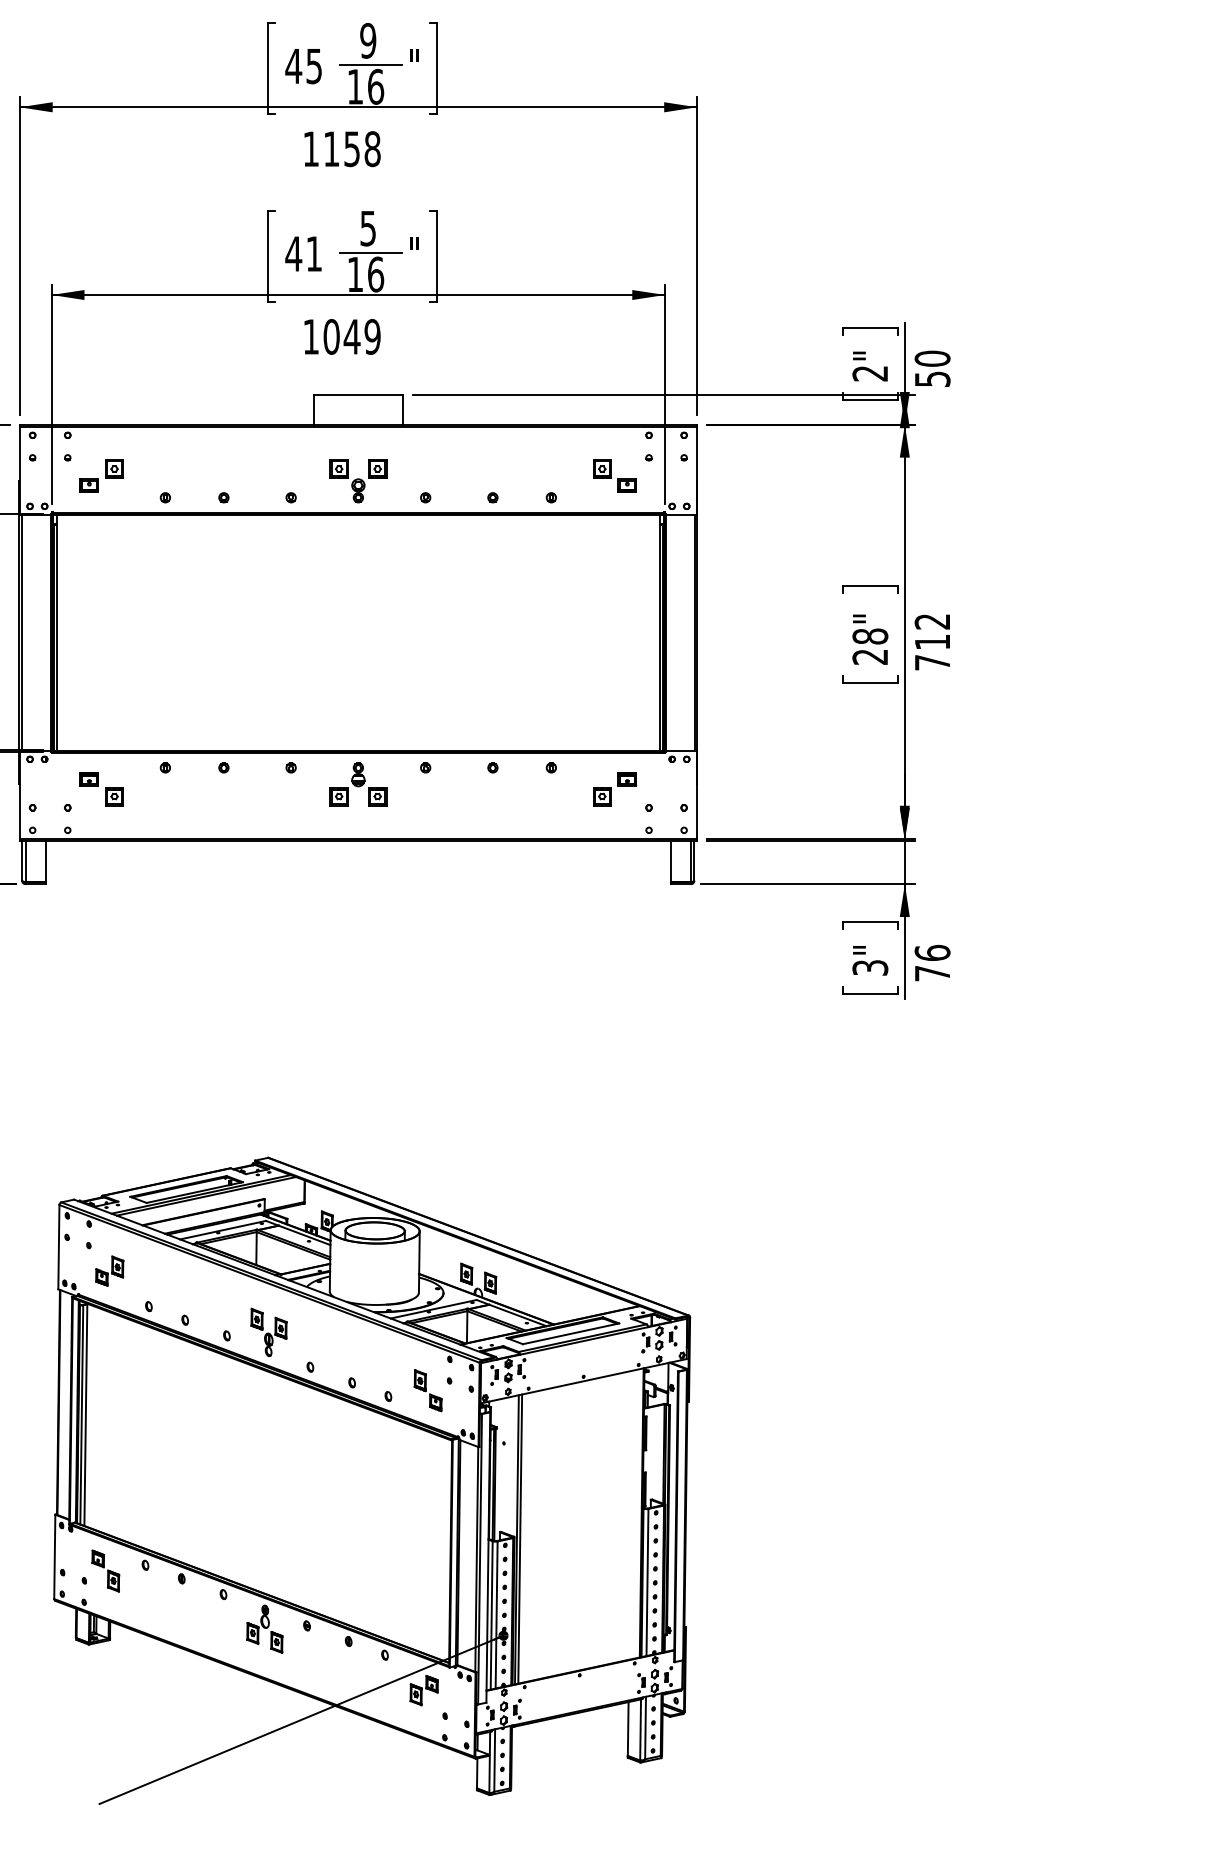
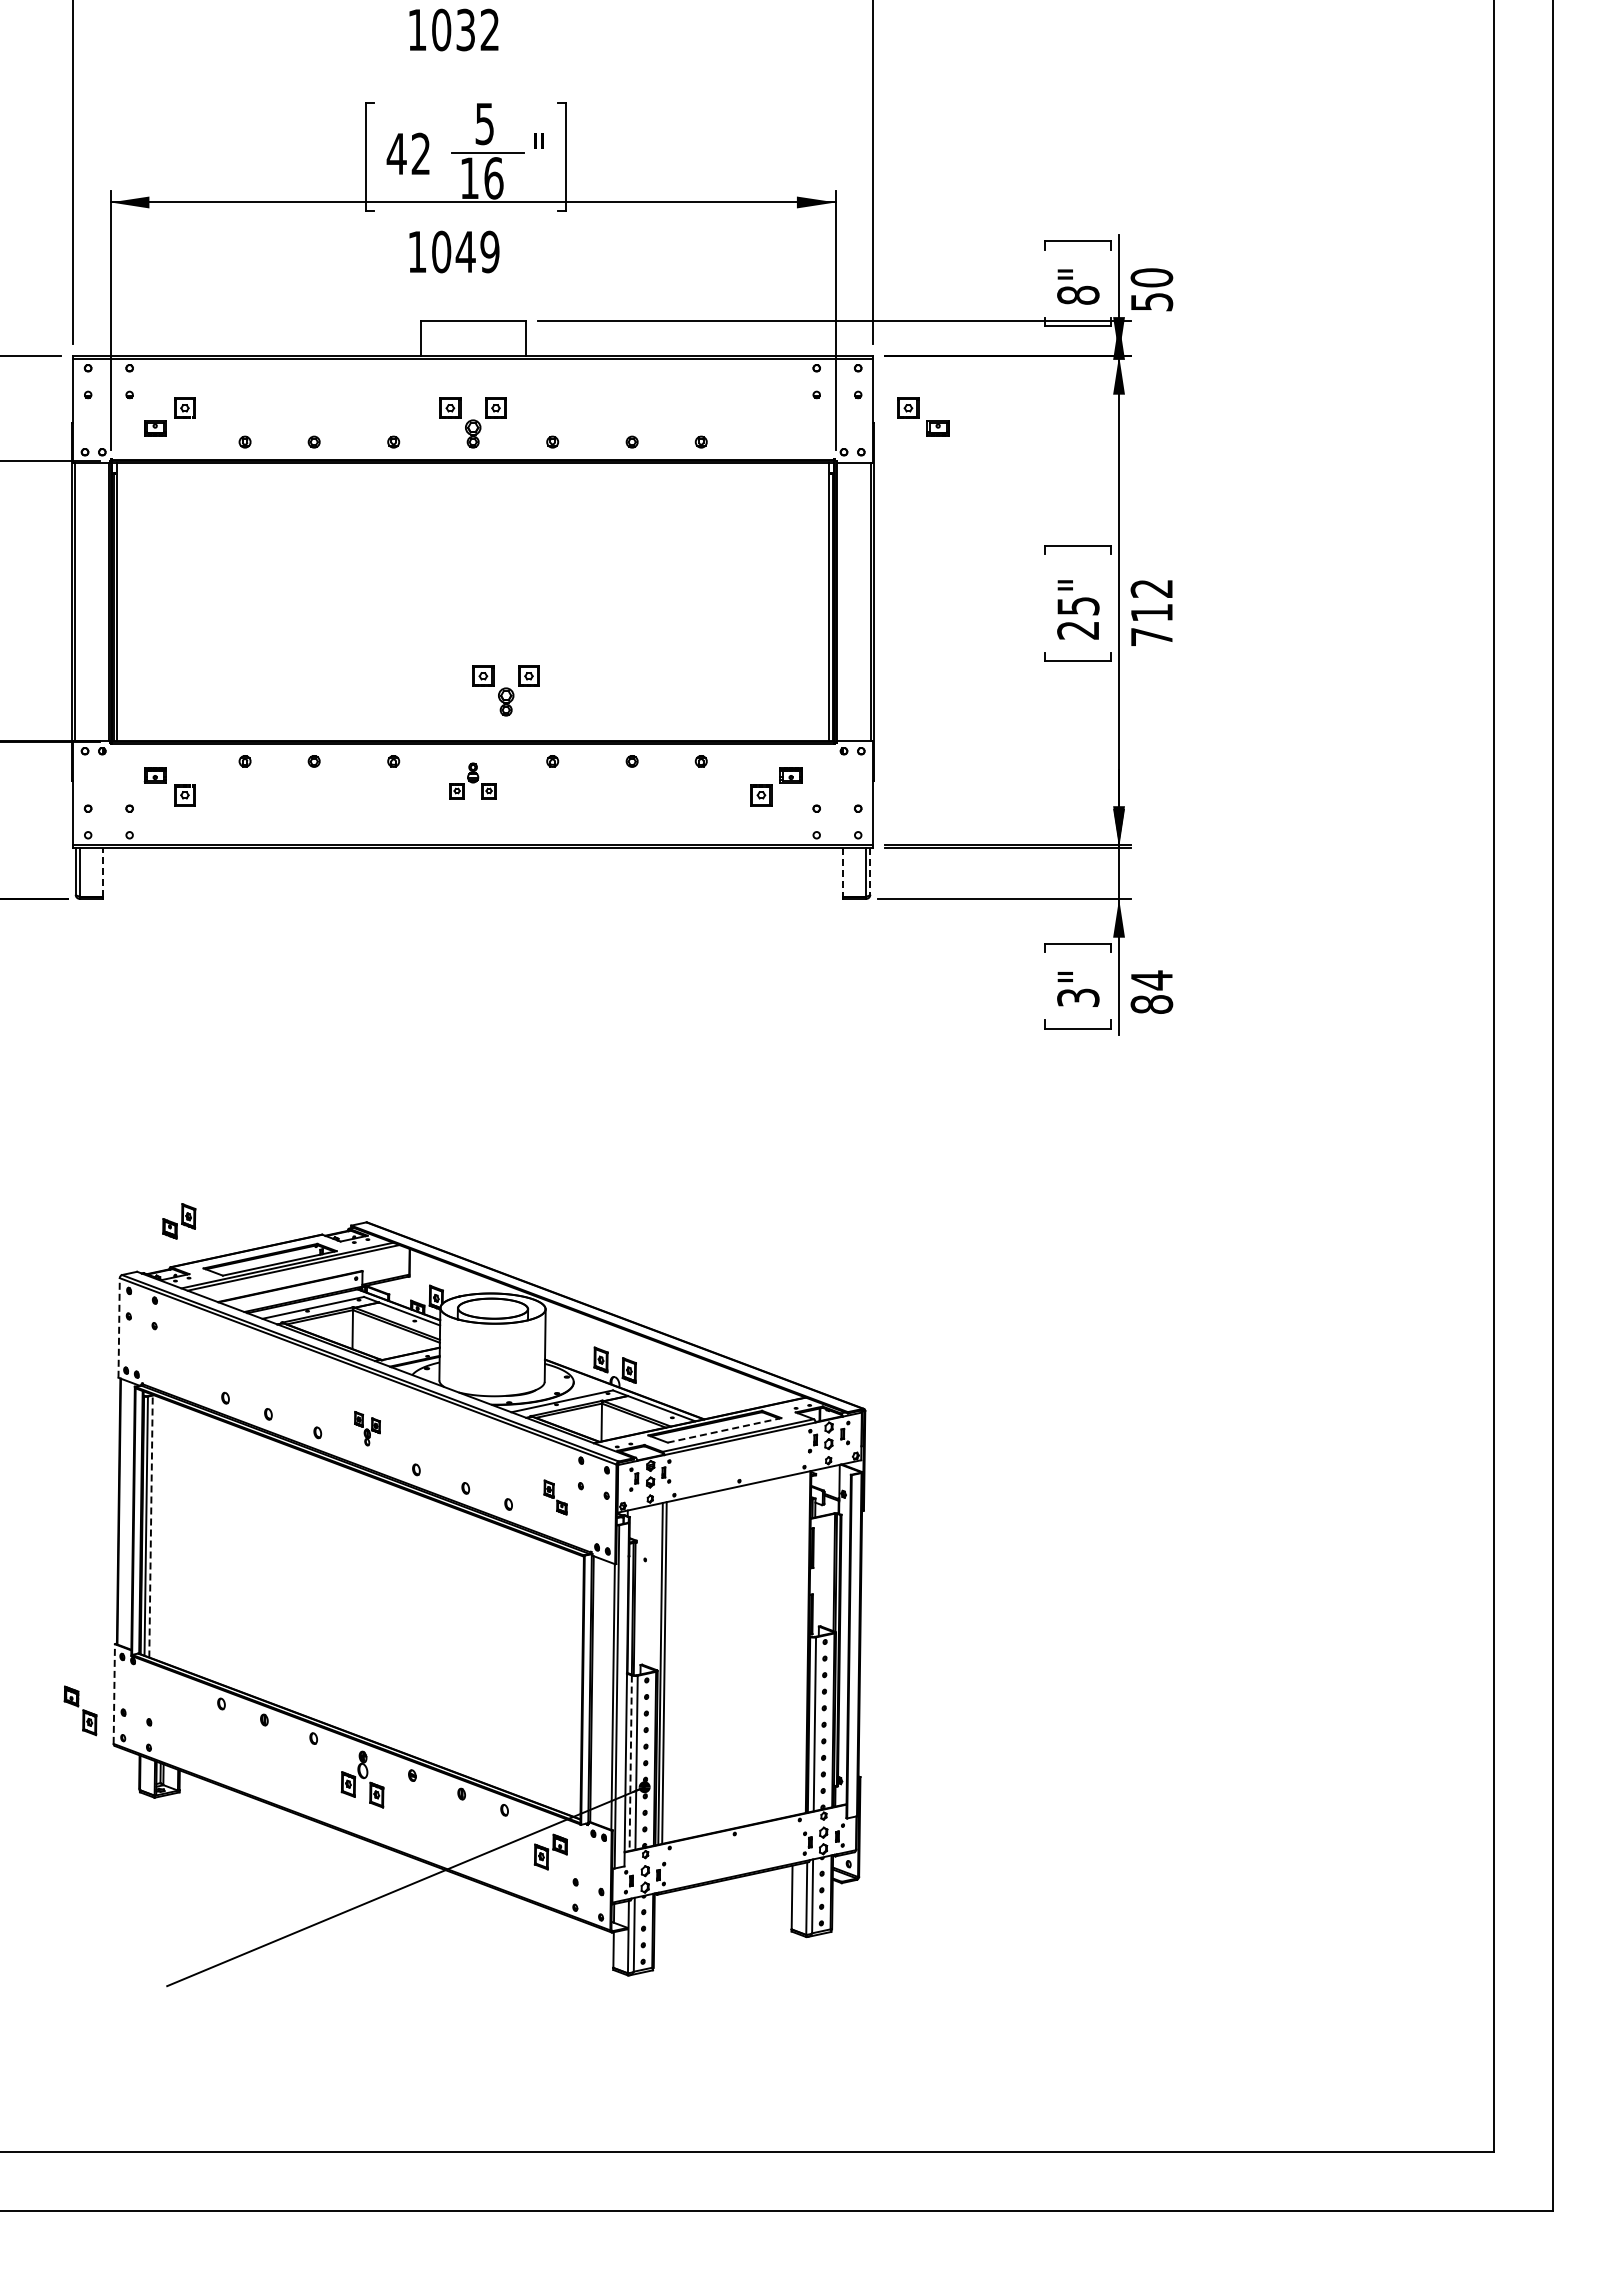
text: (351, 148) -> (465, 29), 1158 -> 1032
text: (313, 253) -> (420, 153), 41 -> 42
text: (870, 372) -> (1078, 294), 2" -> 8"
part: (615, 476) -> (923, 416), moved
text: (870, 635) -> (1078, 605), 28" -> 25"
part: (385, 707) -> (505, 690), added
part: (357, 784) -> (472, 780), size x0.7
line: (45, 861) -> (103, 871), solid -> dashed
line: (670, 861) -> (842, 872), solid -> dashed
line: (694, 861) -> (870, 871), solid -> dashed
text: (932, 962) -> (1151, 991), 76 -> 84
line: (59, 1246) -> (119, 1327), solid -> dashed
part: (109, 1271) -> (179, 1221), moved
part: (269, 1332) -> (367, 1428), size x0.6
line: (571, 1333) -> (725, 1430), solid -> dashed
part: (428, 1390) -> (555, 1497), size x0.7
line: (86, 1414) -> (151, 1525), solid -> dashed
line: (54, 1557) -> (114, 1694), solid -> dashed
part: (105, 1570) -> (80, 1710), moved
line: (491, 1615) -> (630, 1763), solid -> dashed

